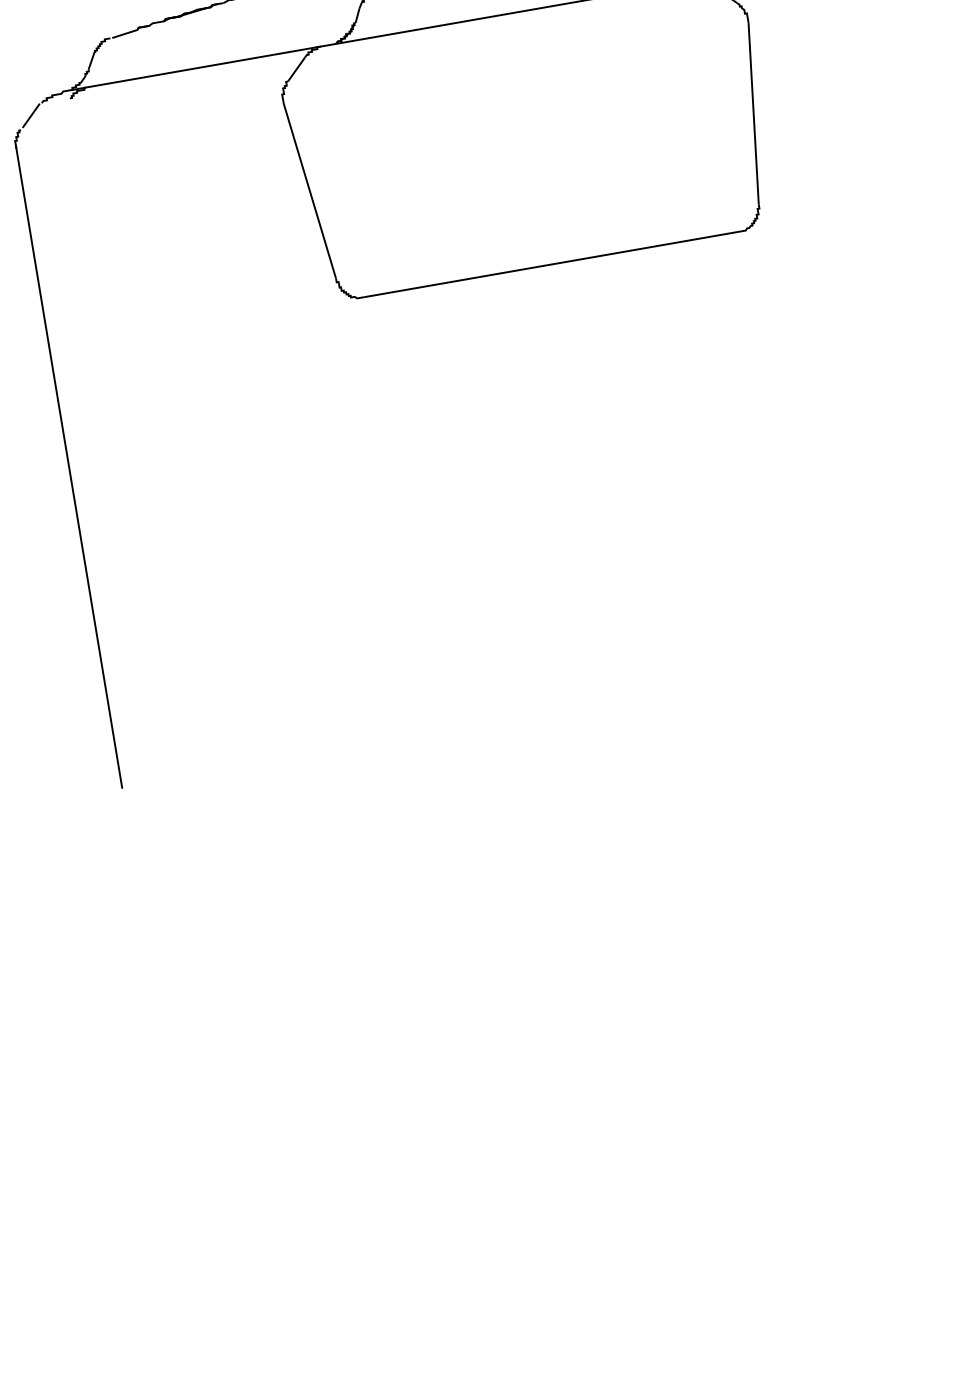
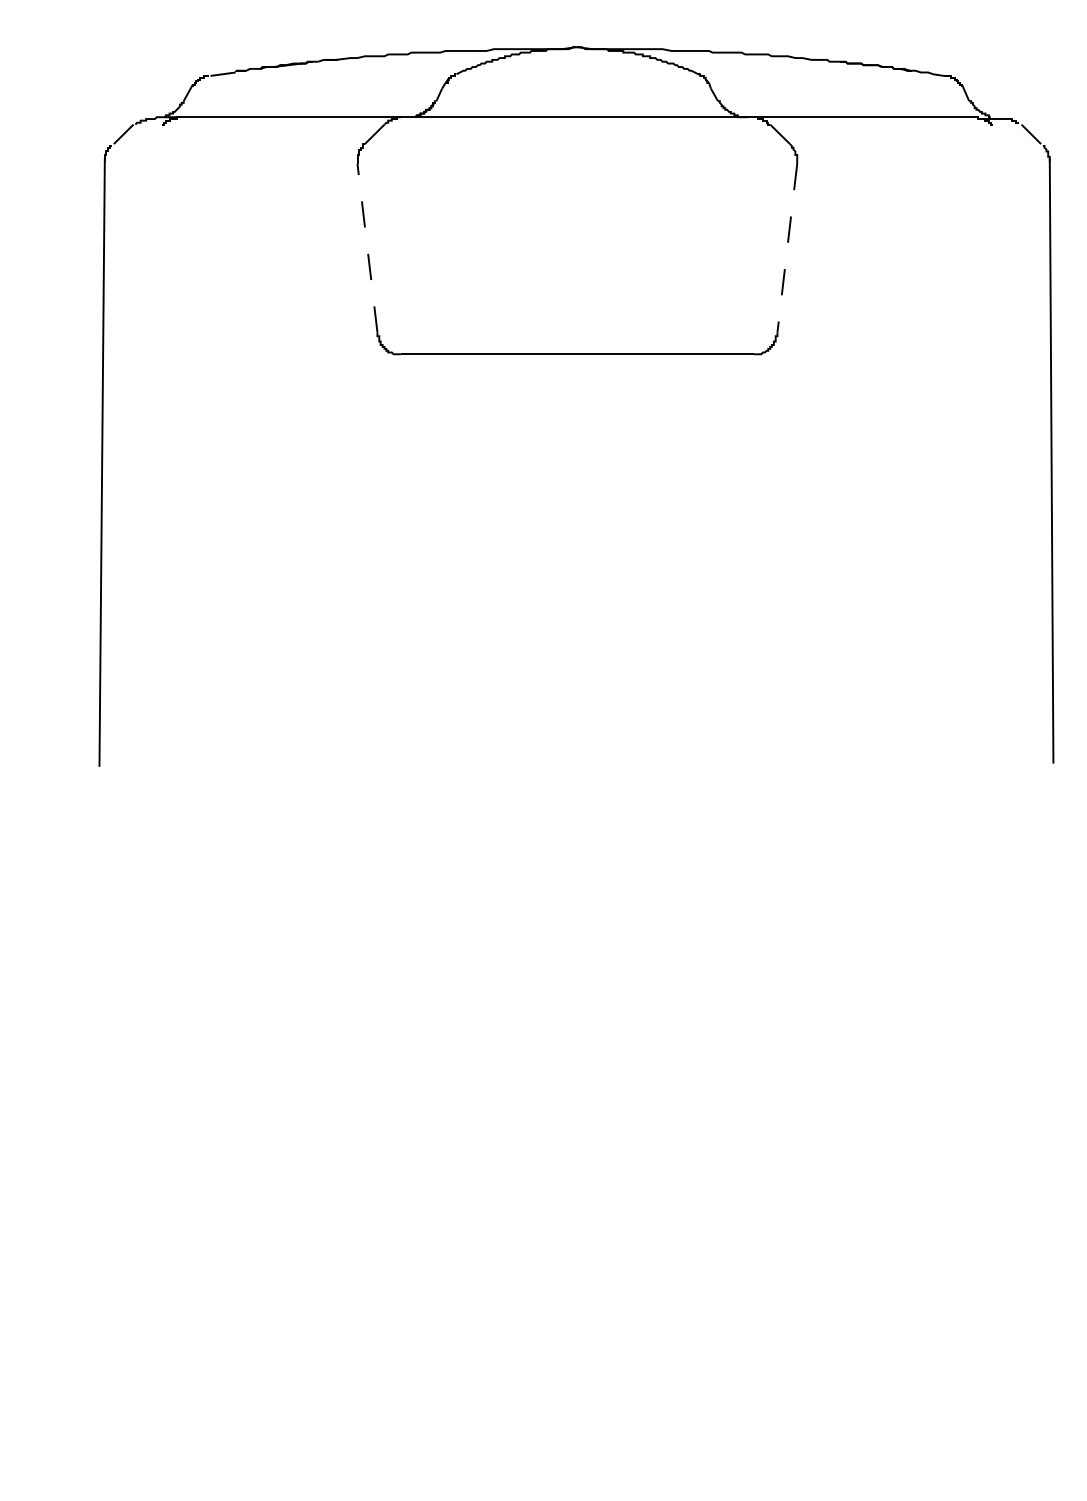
line: (753, 113) -> (787, 248), solid -> dashed
line: (309, 191) -> (367, 248), solid -> dashed

